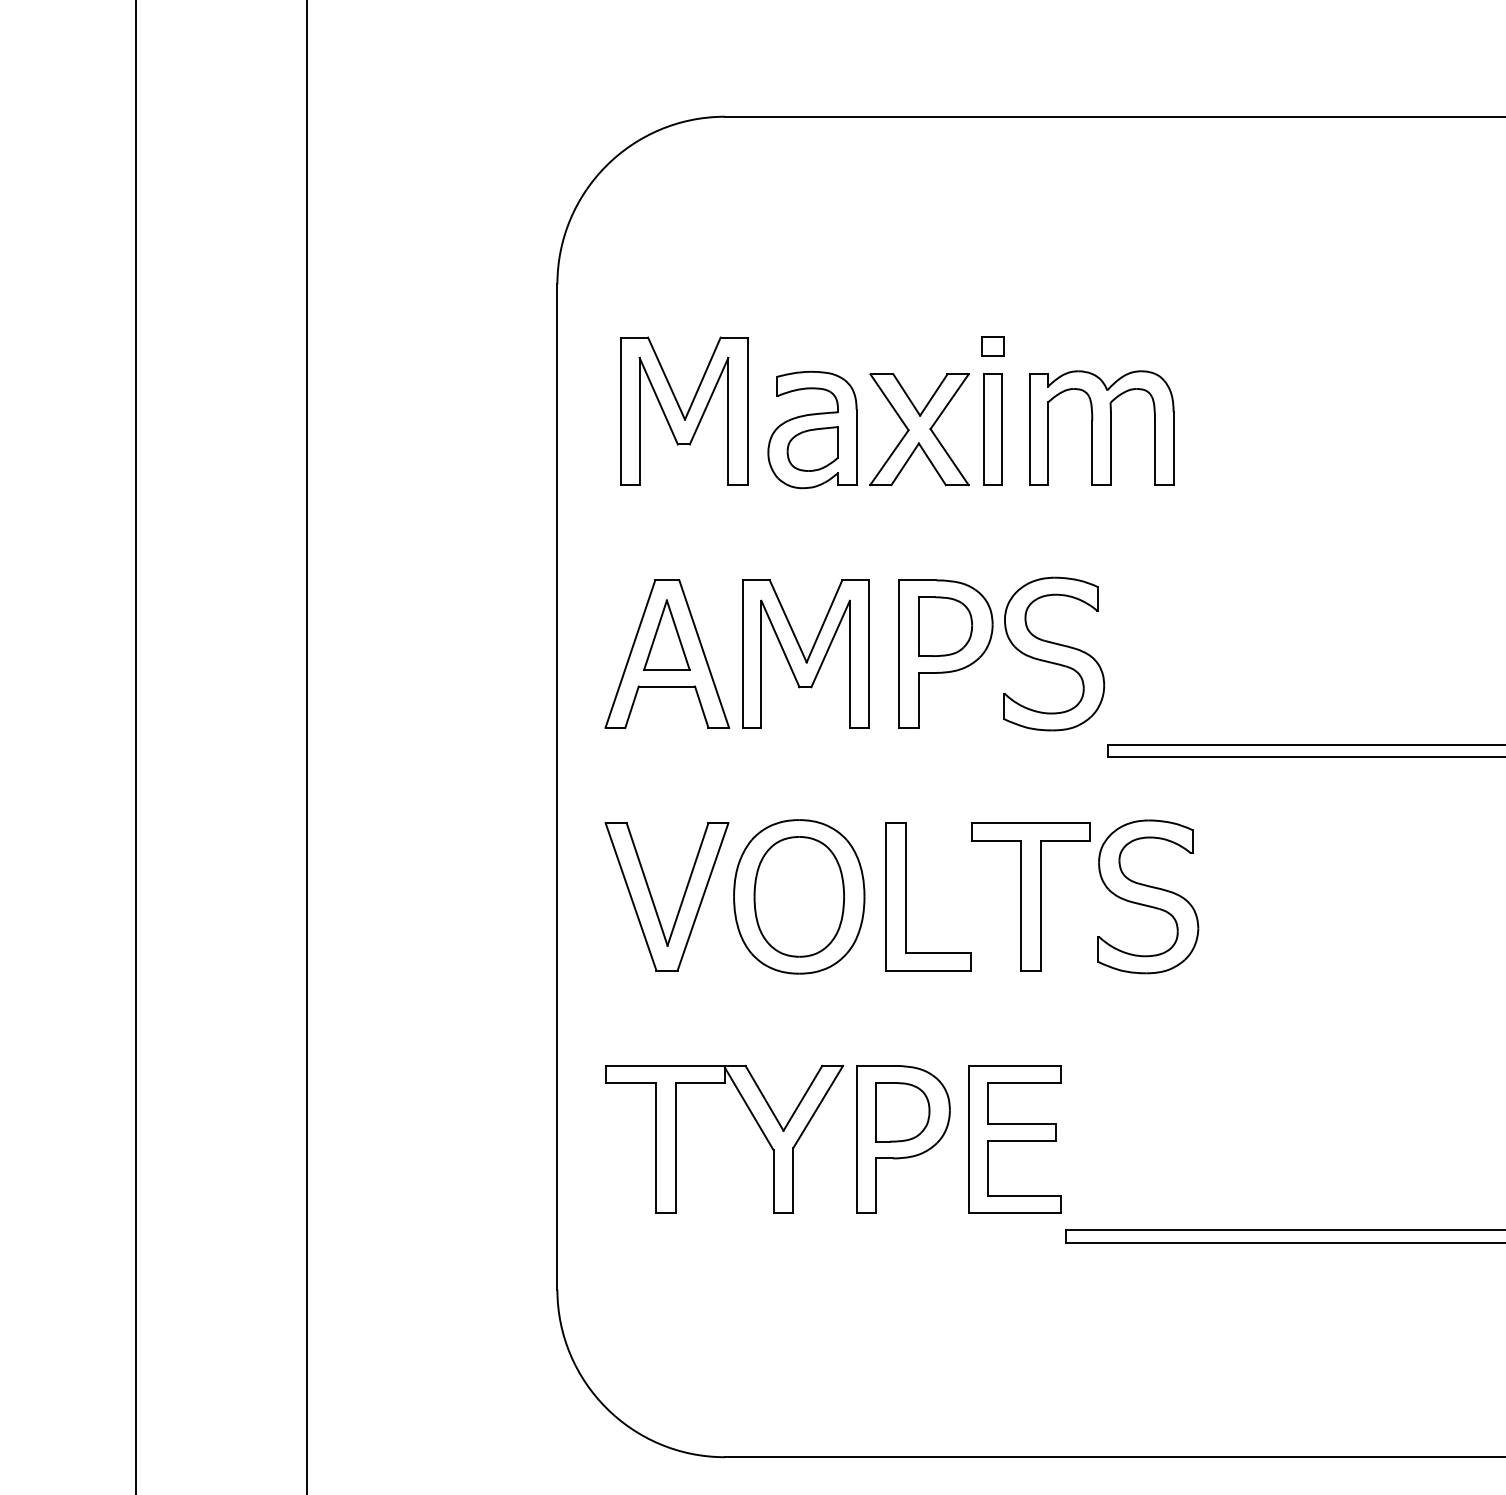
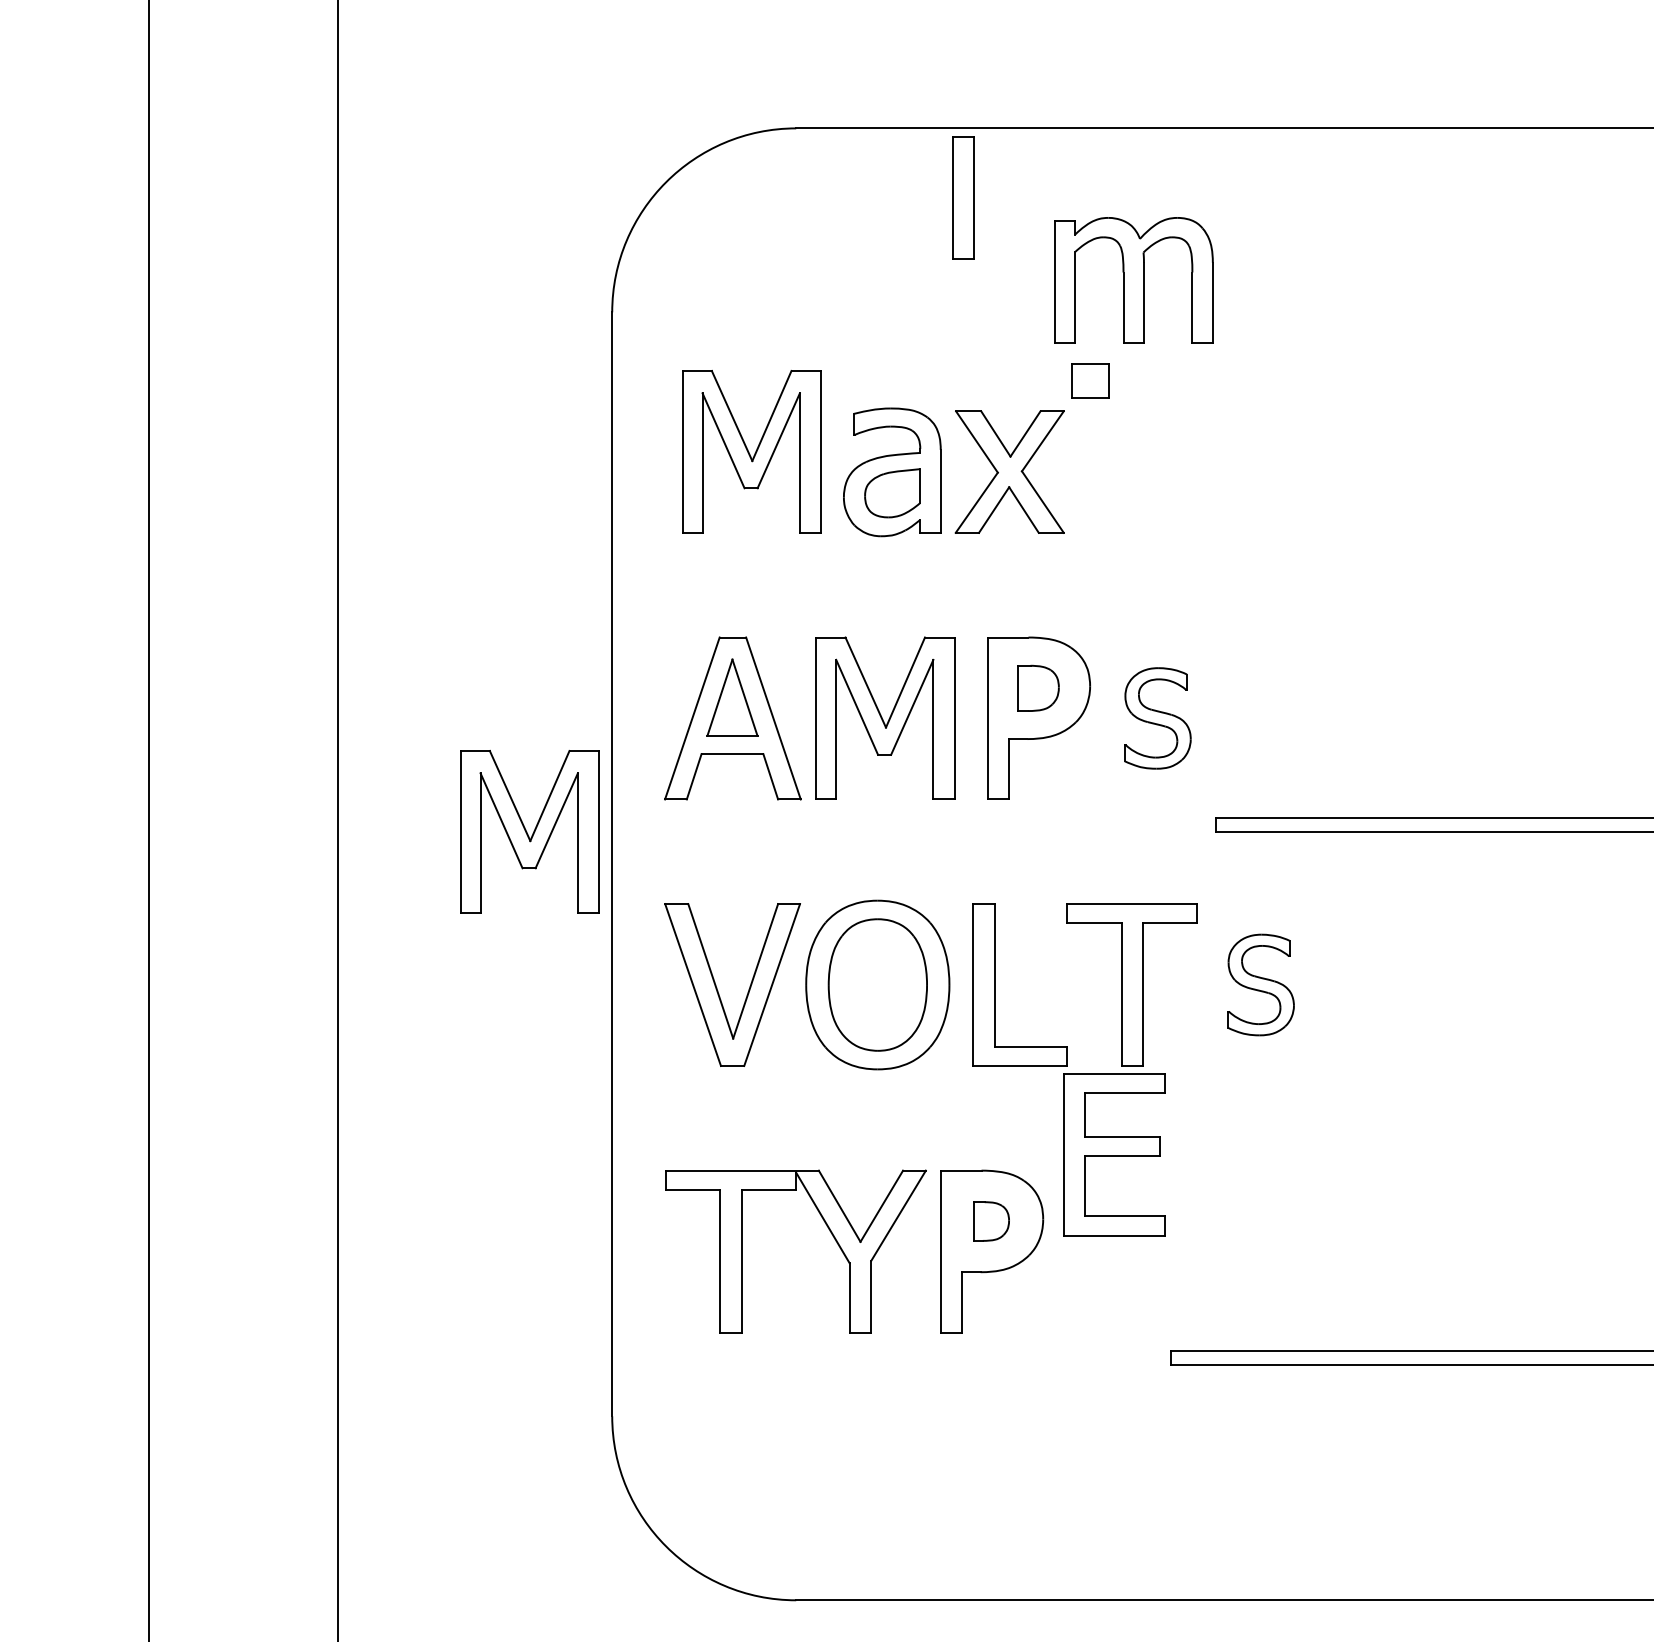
part: (992, 346) -> (1090, 380), size x1.6
part: (1101, 428) -> (1133, 280), moved
part: (992, 429) -> (963, 197), moved
part: (945, 626) -> (1038, 688), size x0.7
part: (1053, 654) -> (1157, 718), size x0.6
part: (482, 757) -> (529, 831), added
part: (1147, 896) -> (1260, 984), size x0.6
part: (902, 1112) -> (991, 1221), size x0.6
part: (1014, 1139) -> (1114, 1154), moved

